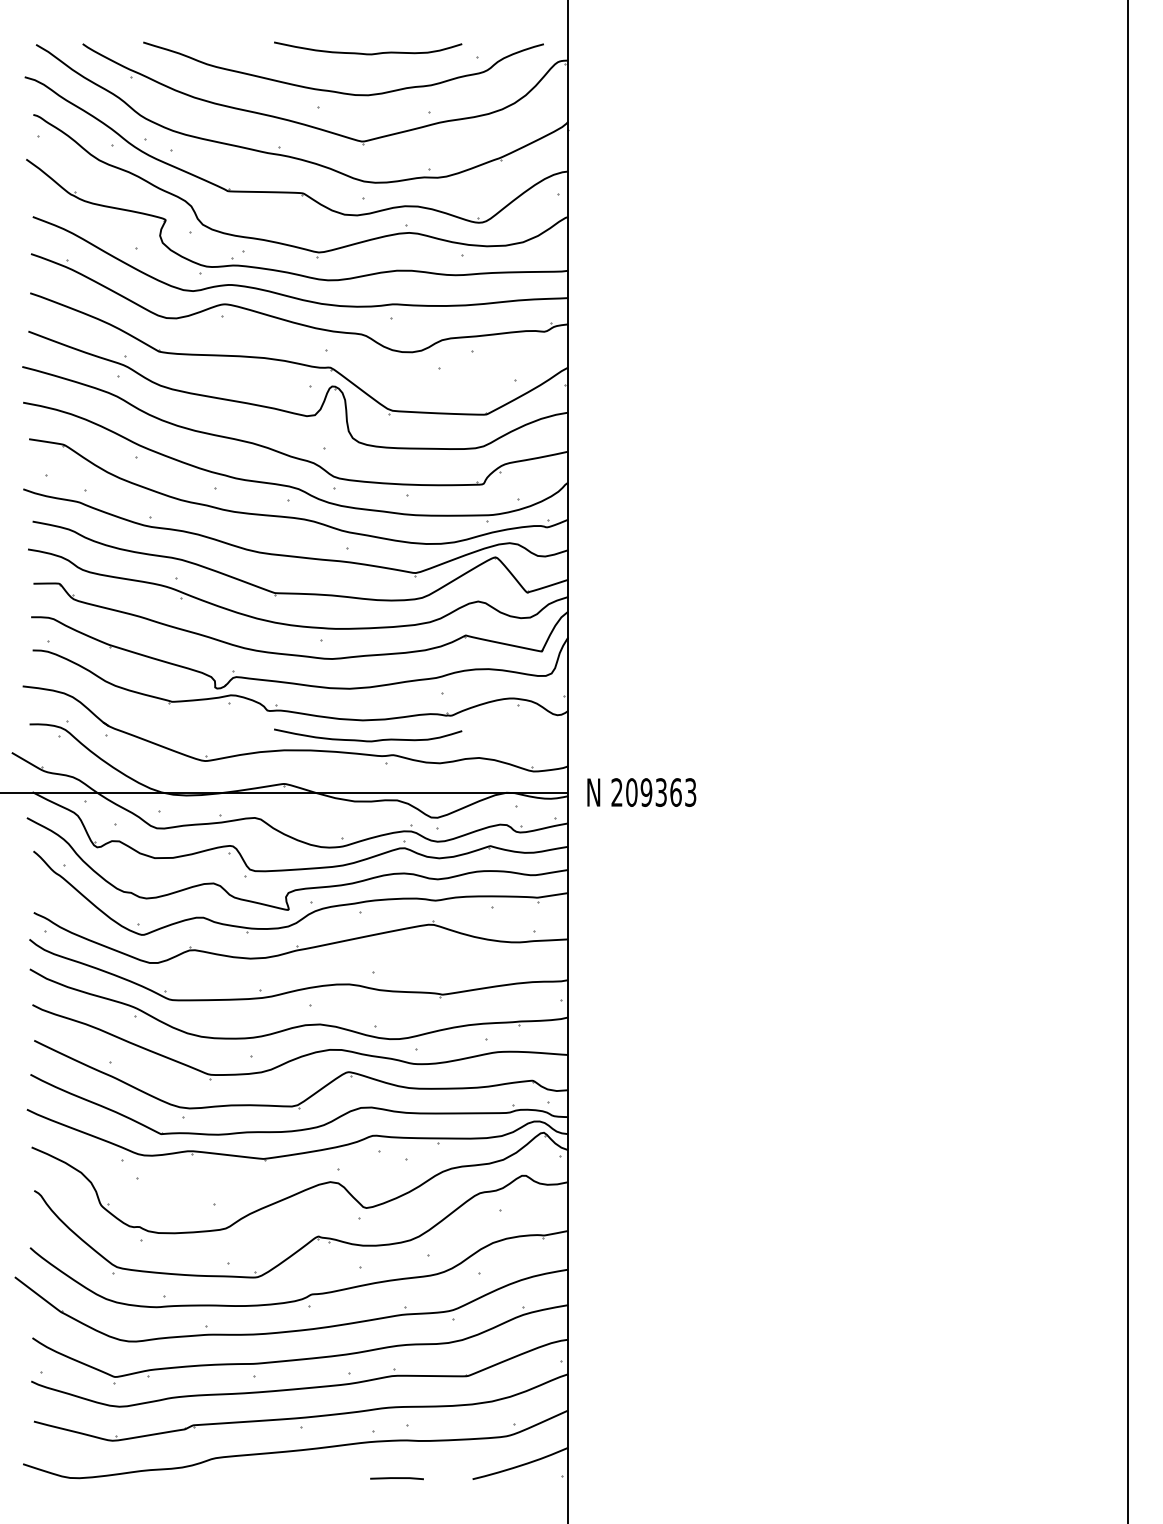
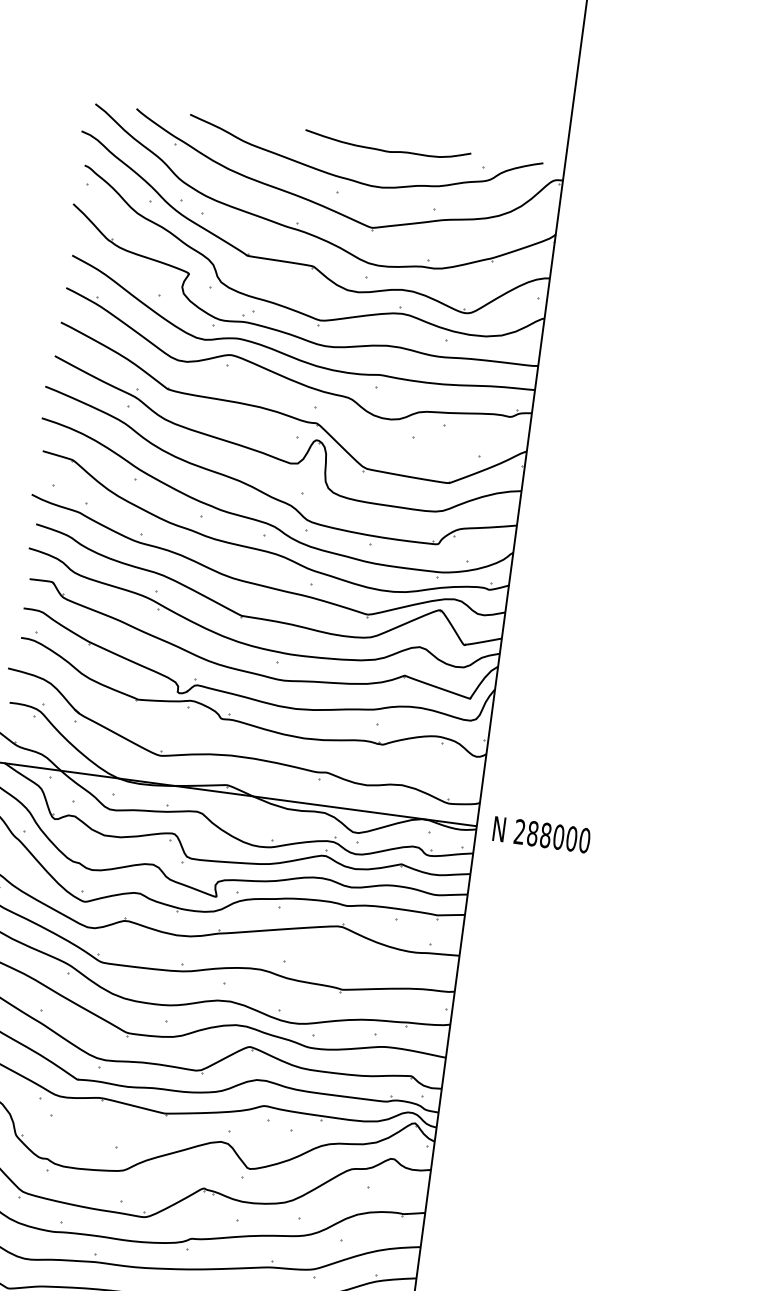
curve: (368, 740) -> (306, 756), removed
text: (661, 792) -> (559, 837), 209363 -> 288000

